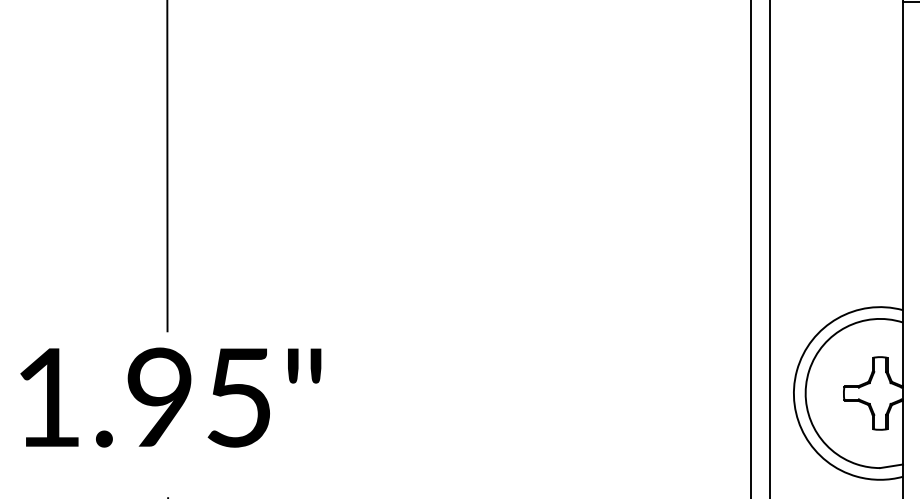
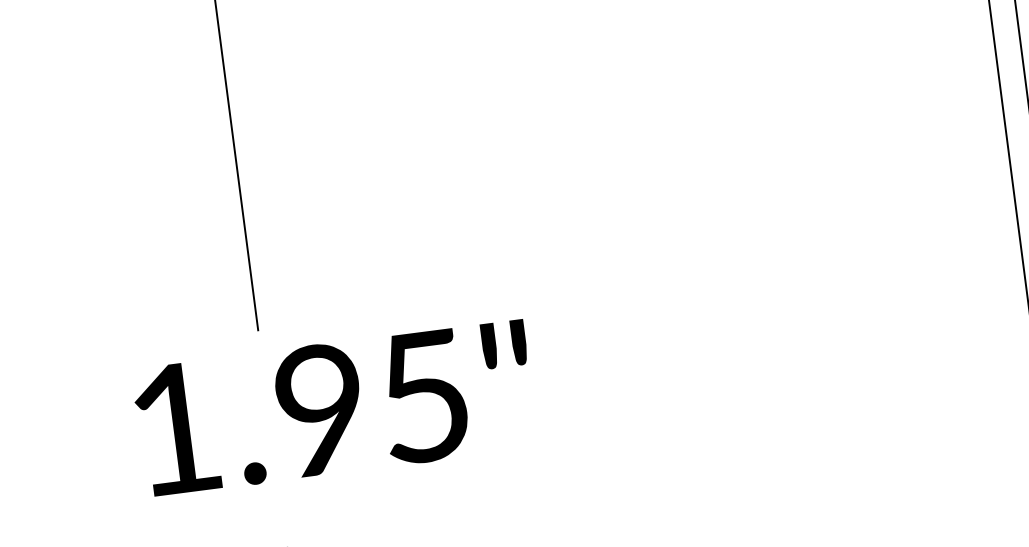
text: (170, 397) -> (334, 408), moved

